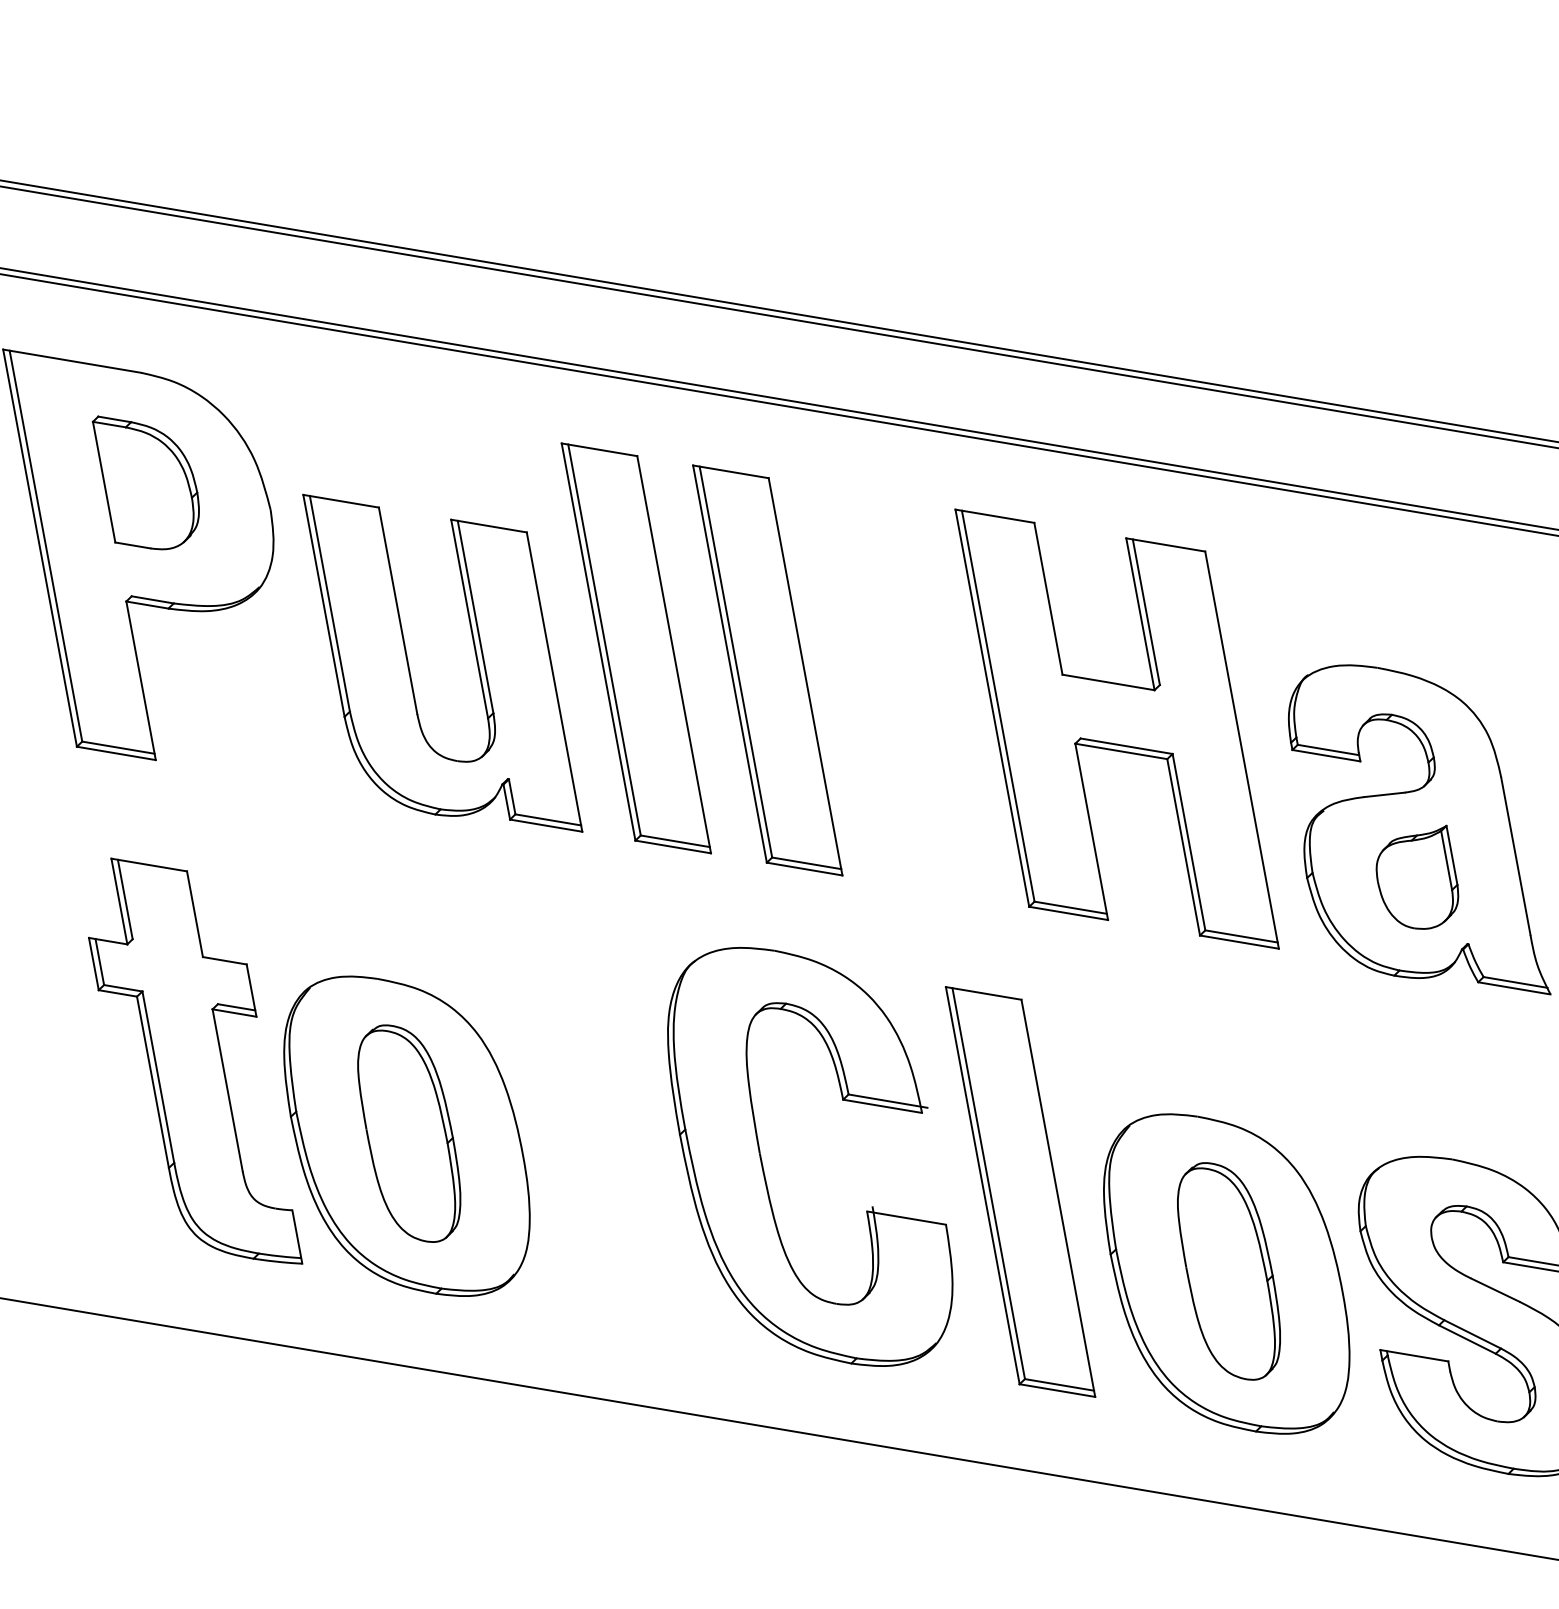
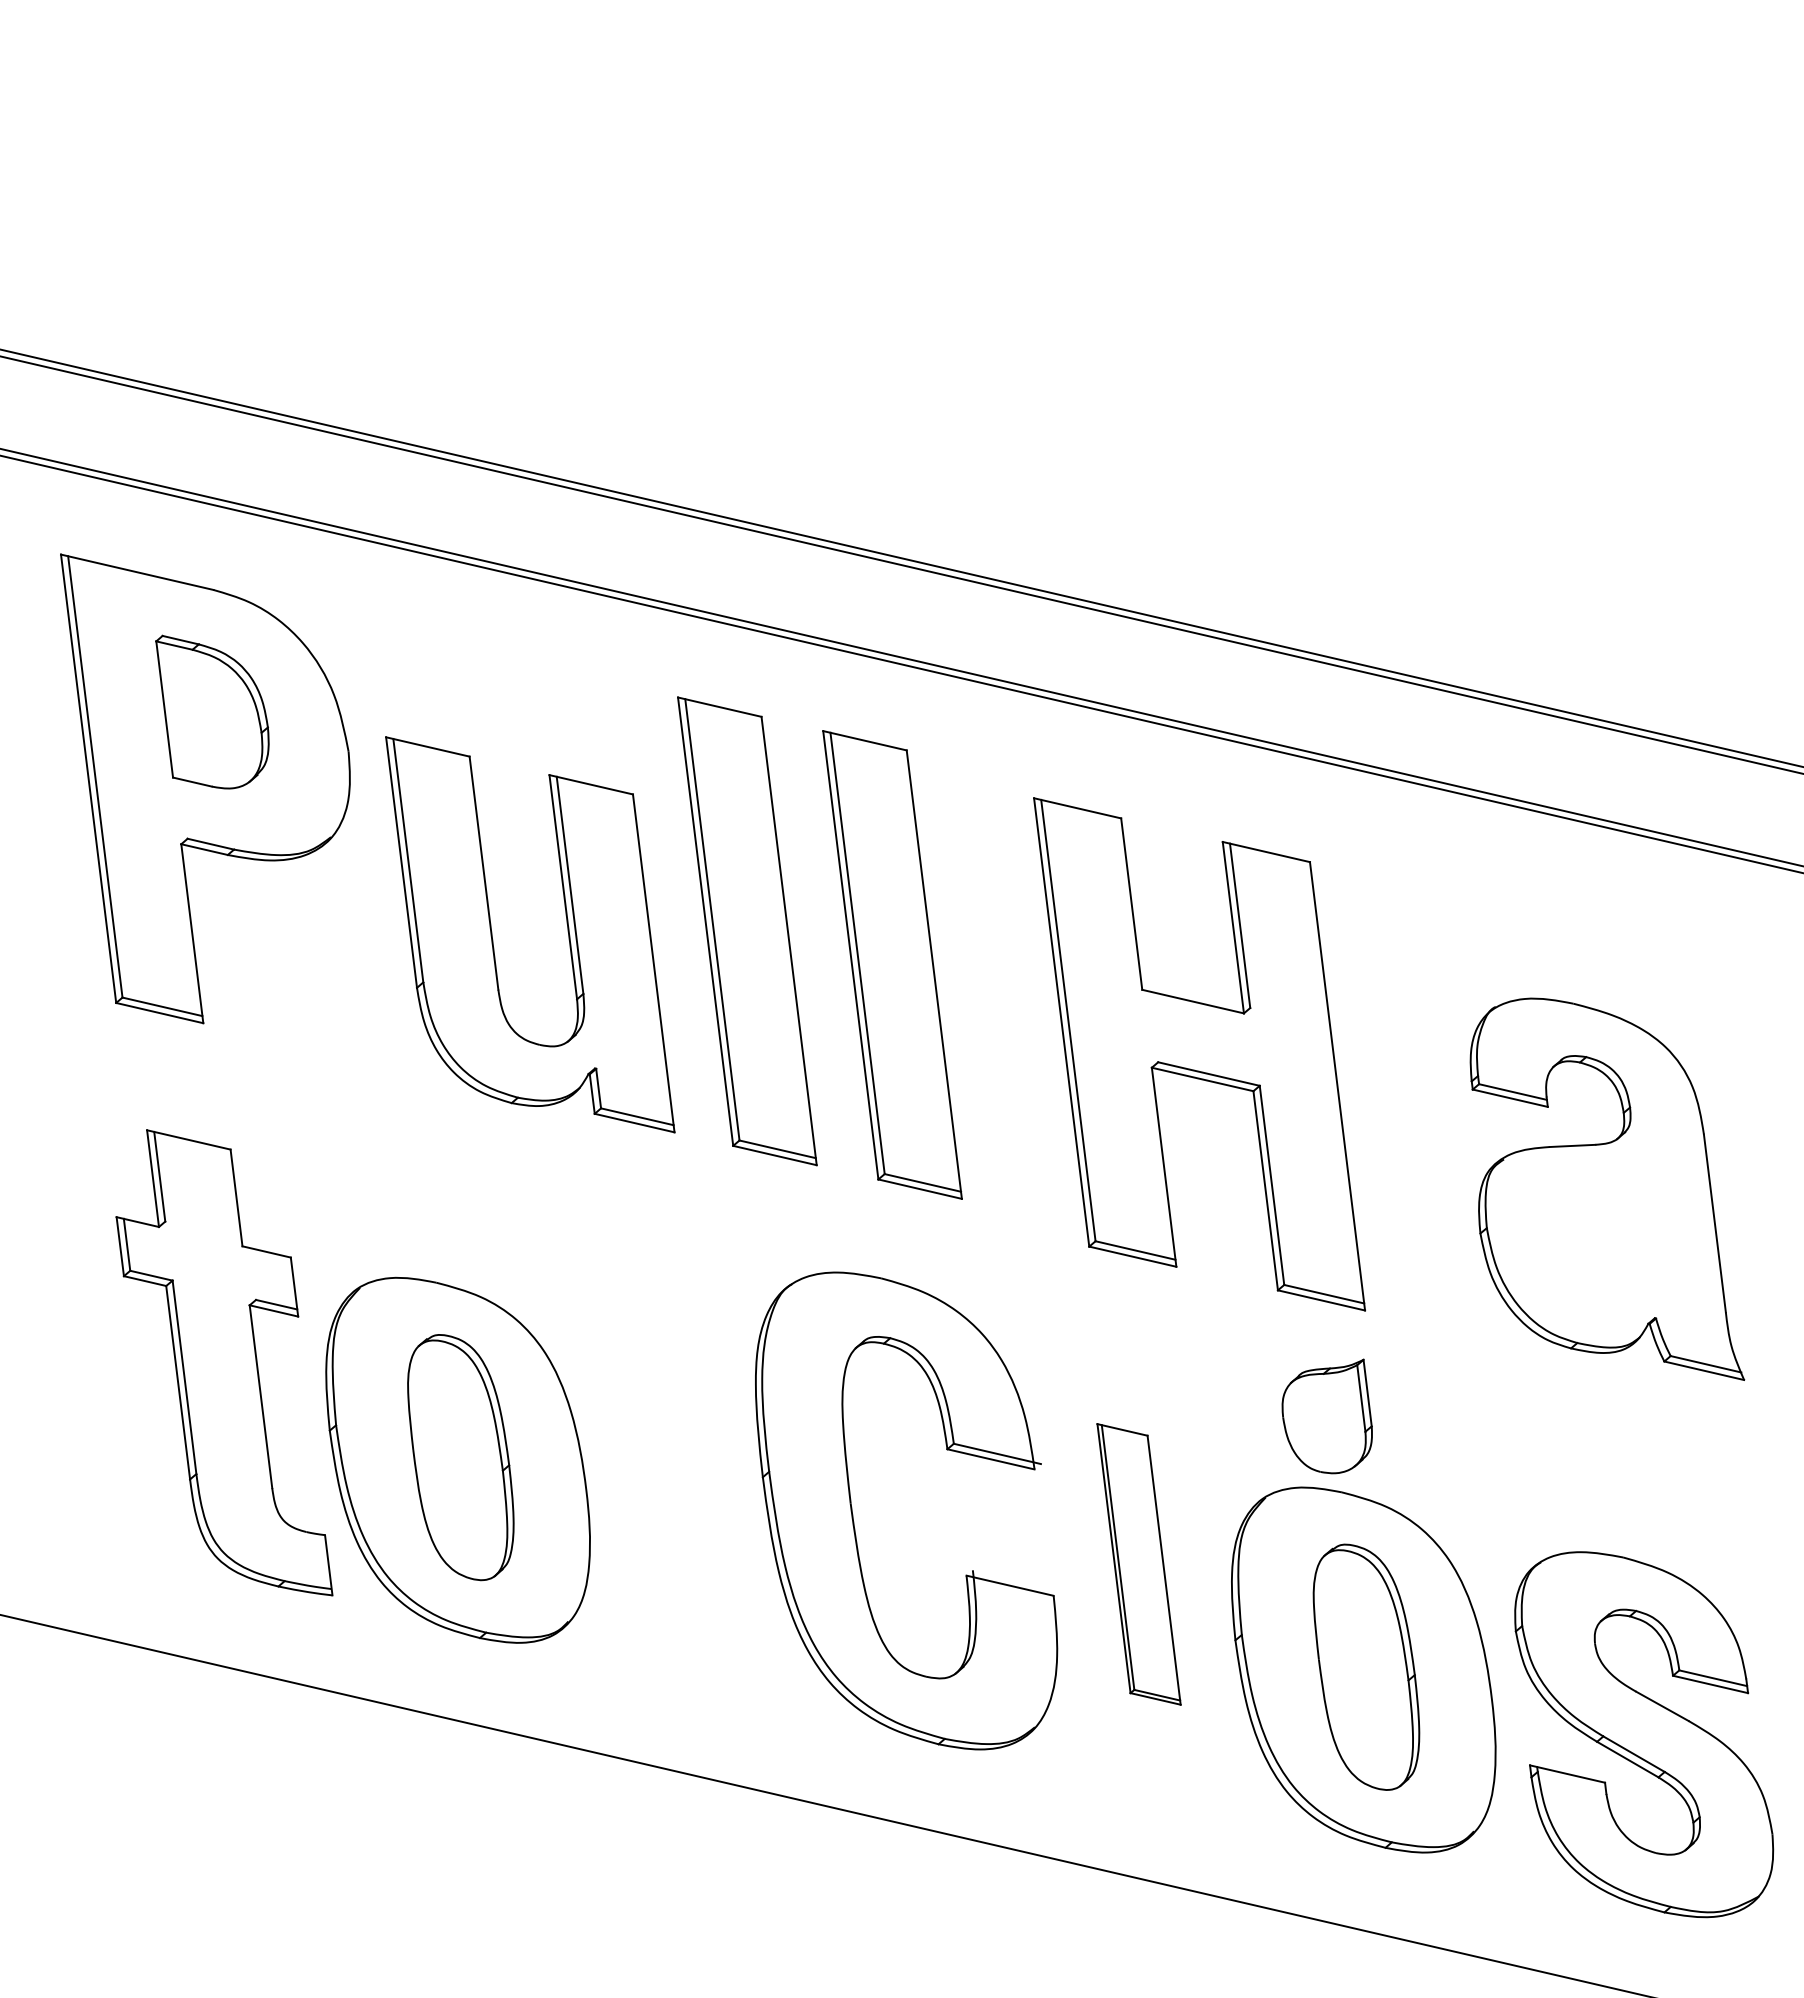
part: (1117, 729) -> (1199, 1054), moved
part: (1416, 878) -> (1326, 1416), moved
part: (1020, 1192) -> (1138, 1564), size x0.6

